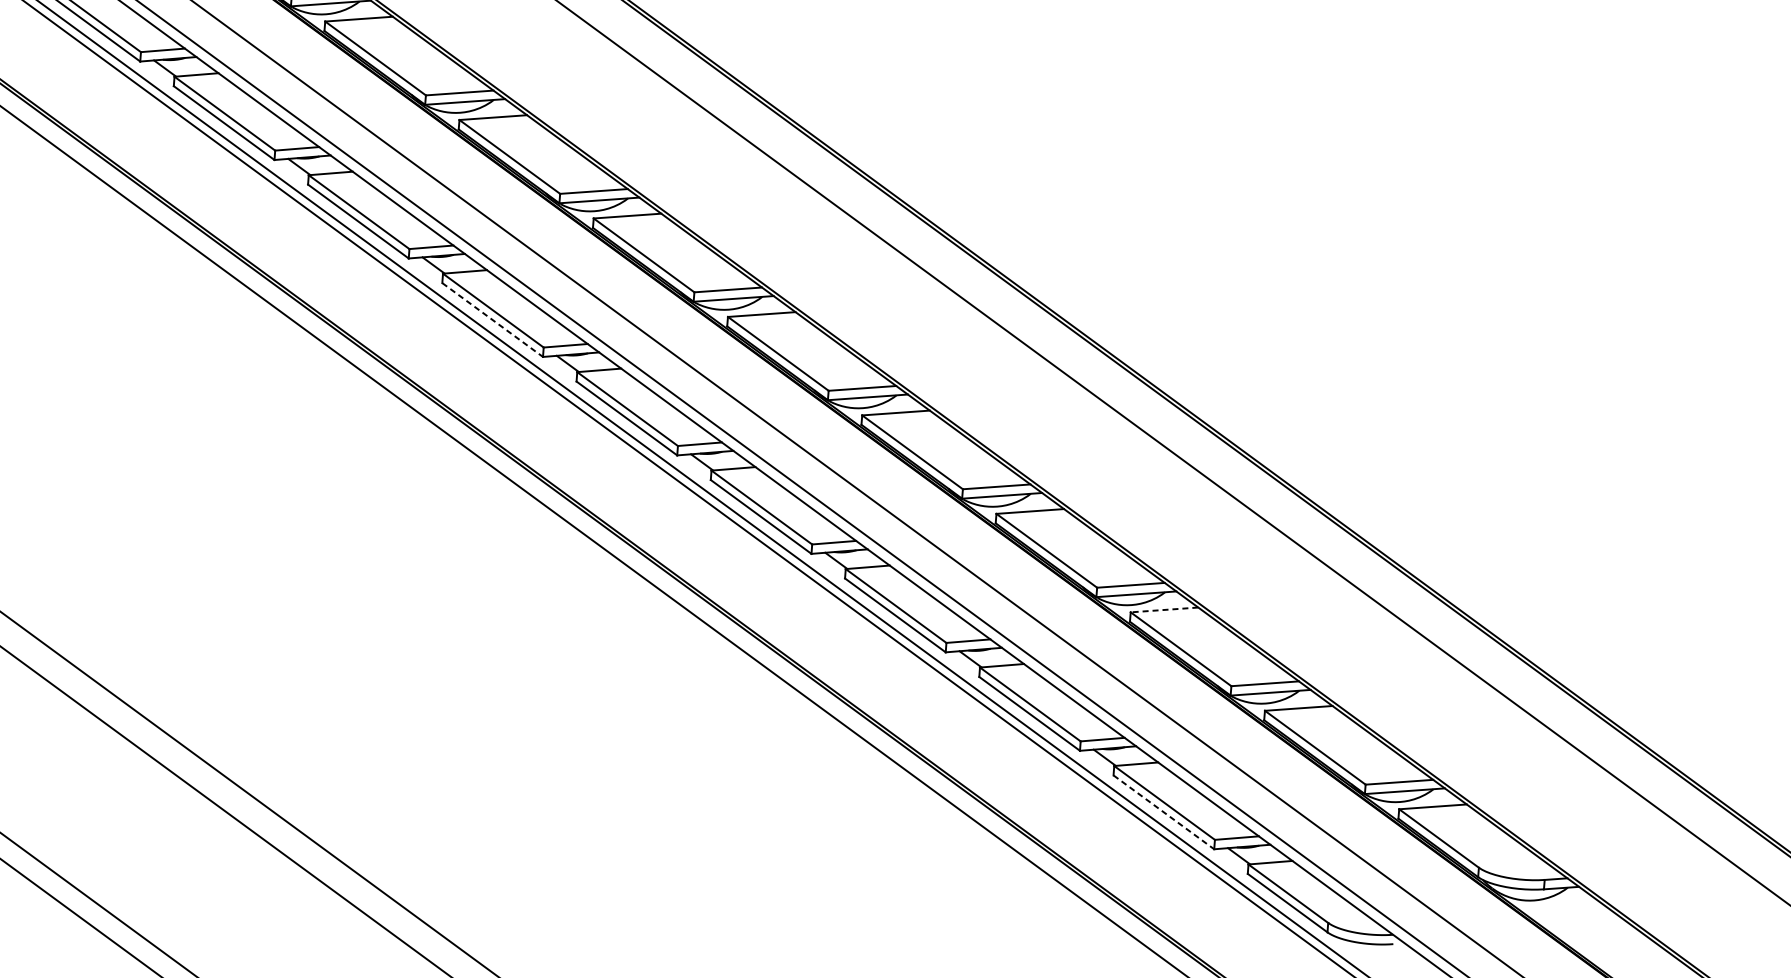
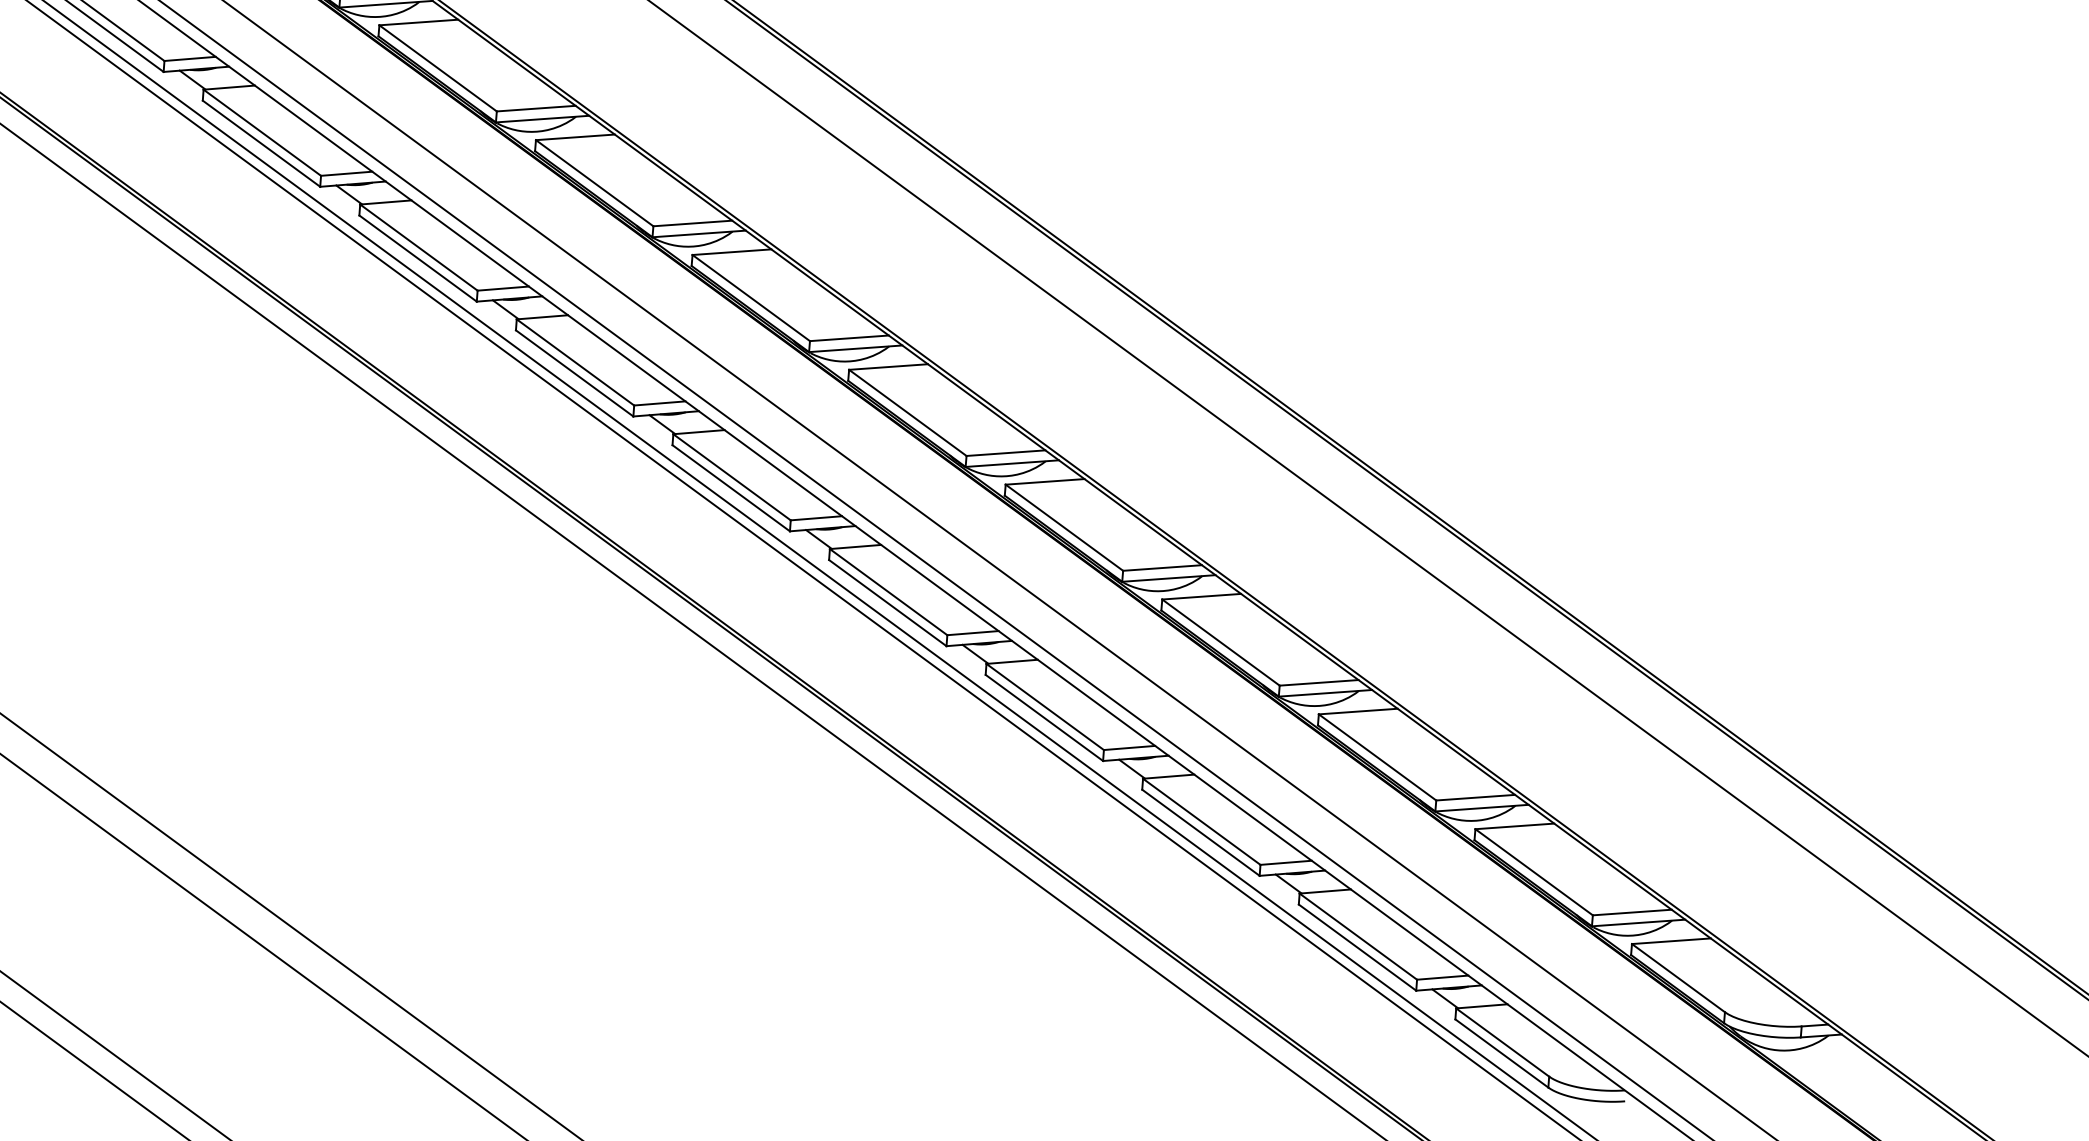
line: (492, 320) -> (574, 373), dashed -> solid
line: (1164, 609) -> (1358, 711), dashed -> solid
line: (1163, 812) -> (1357, 947), dashed -> solid

